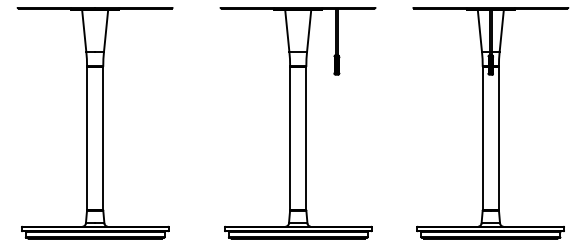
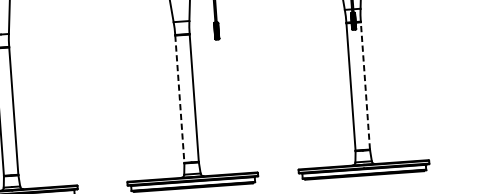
line: (290, 138) -> (180, 99), solid -> dashed
line: (498, 138) -> (365, 85), solid -> dashed

